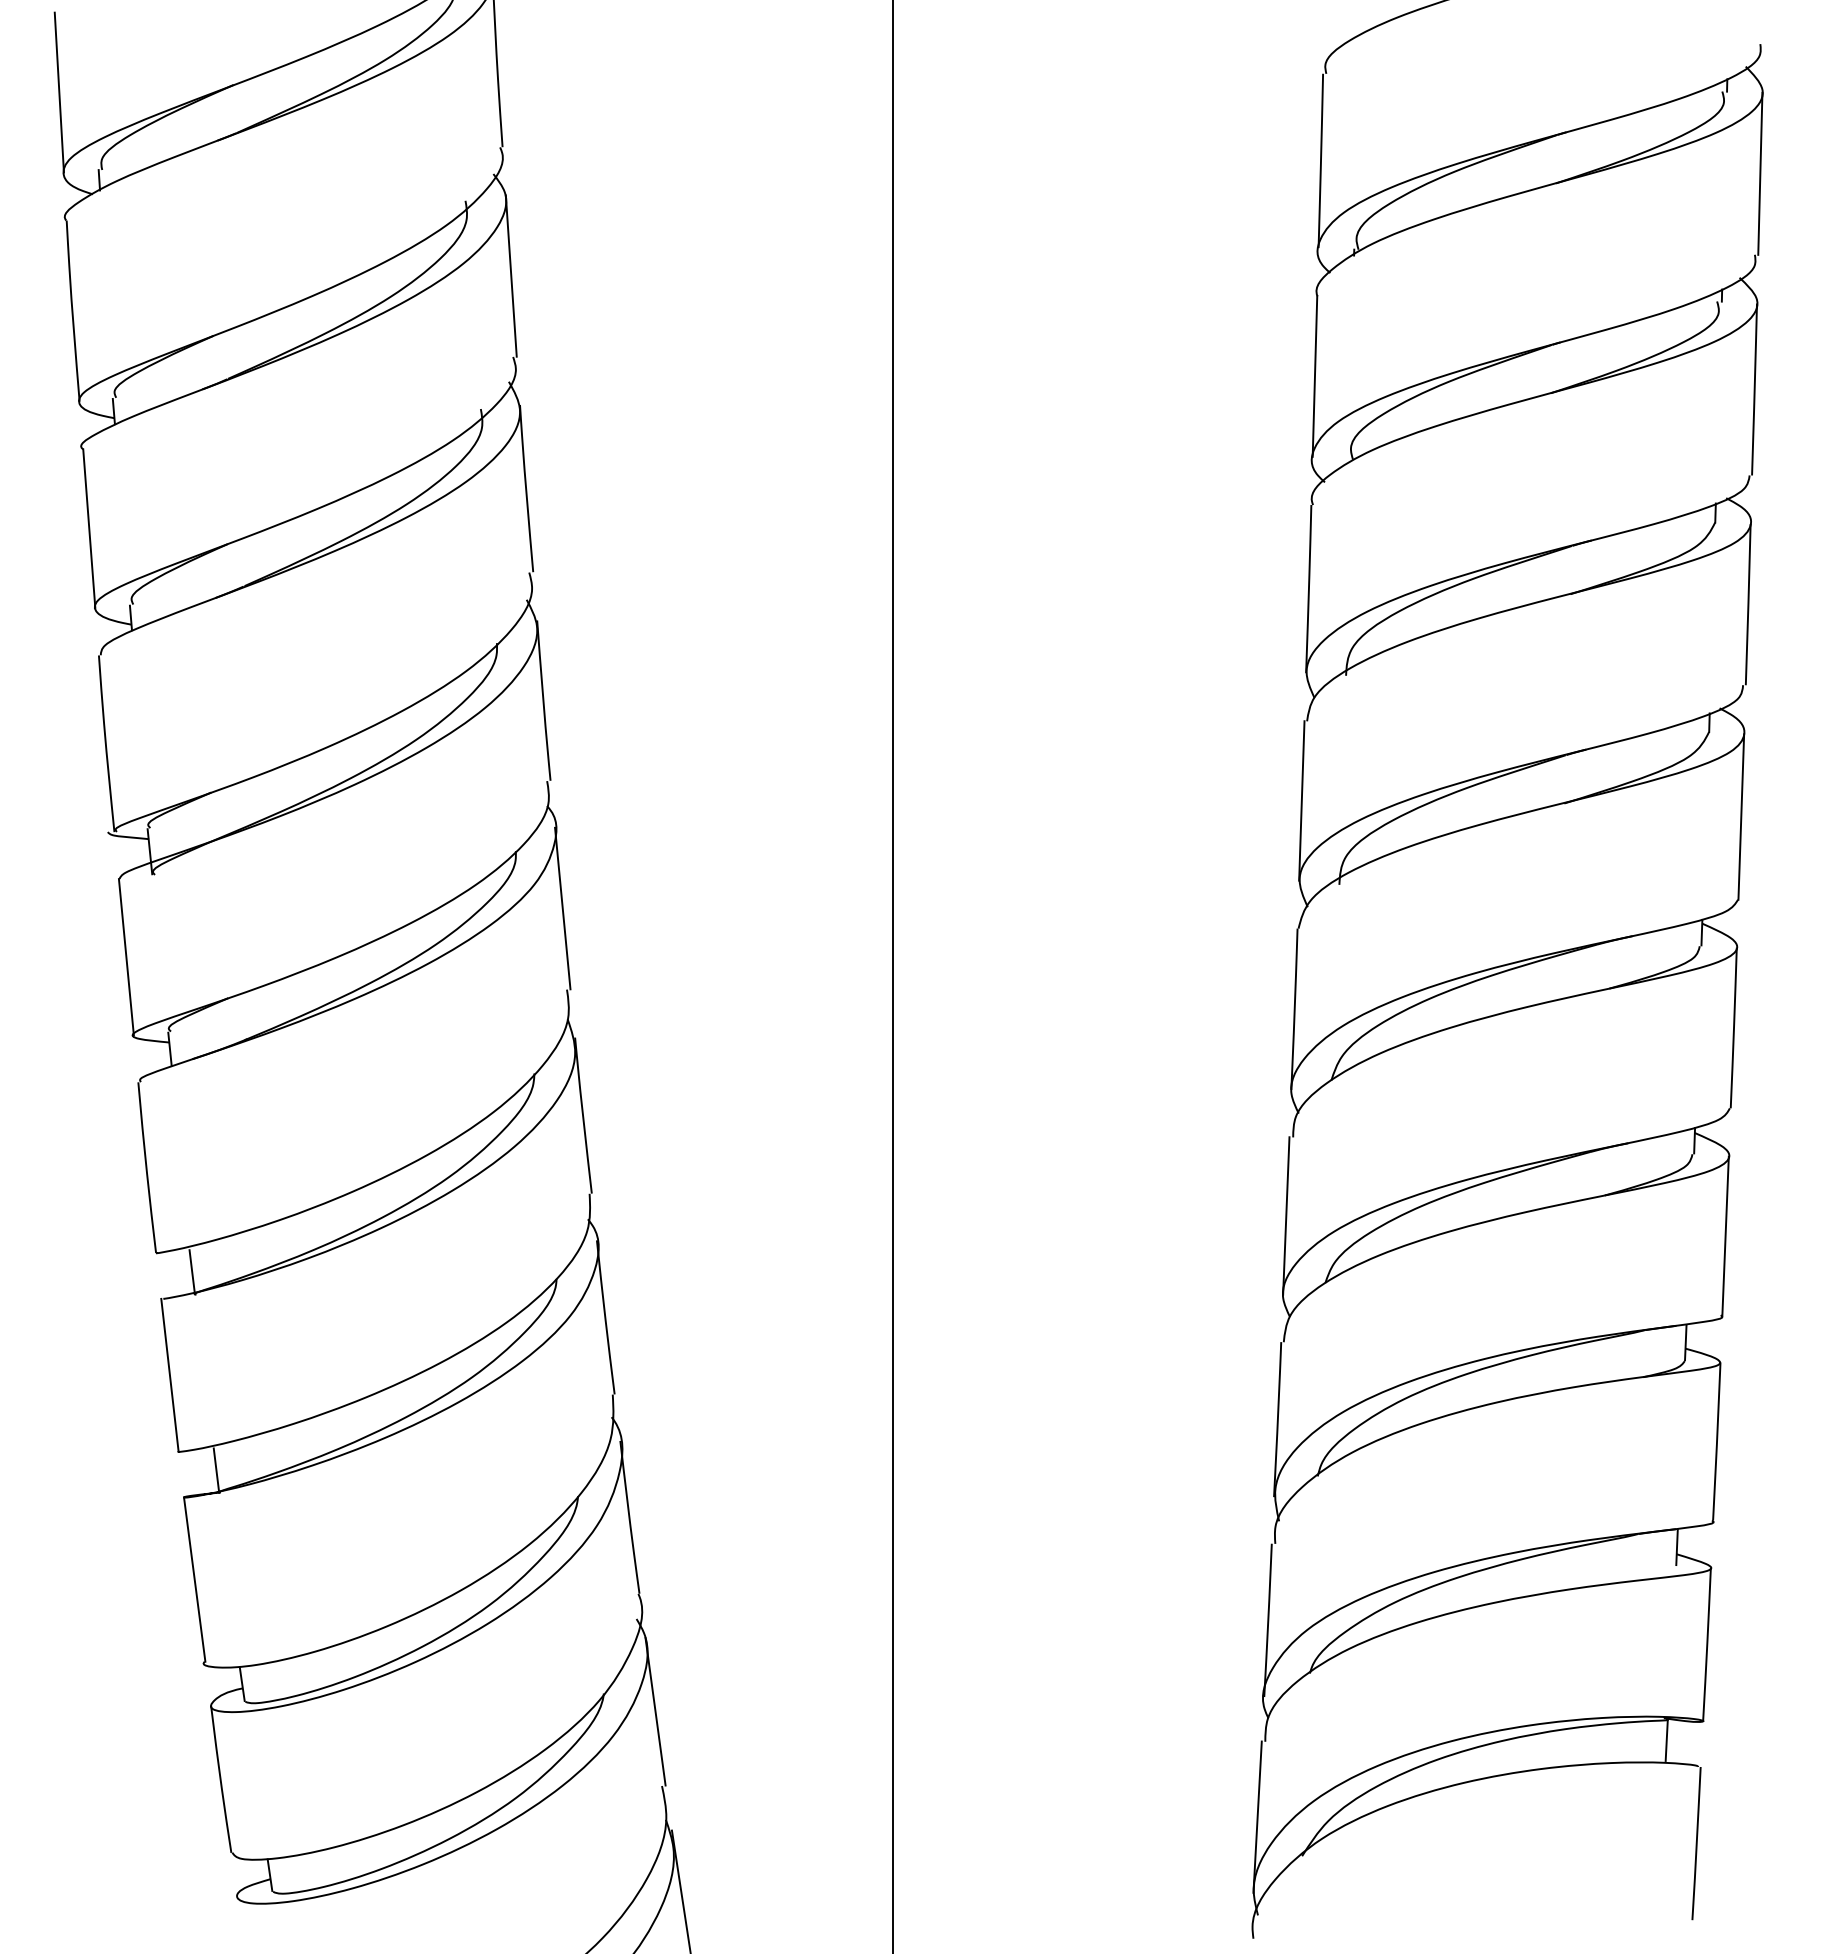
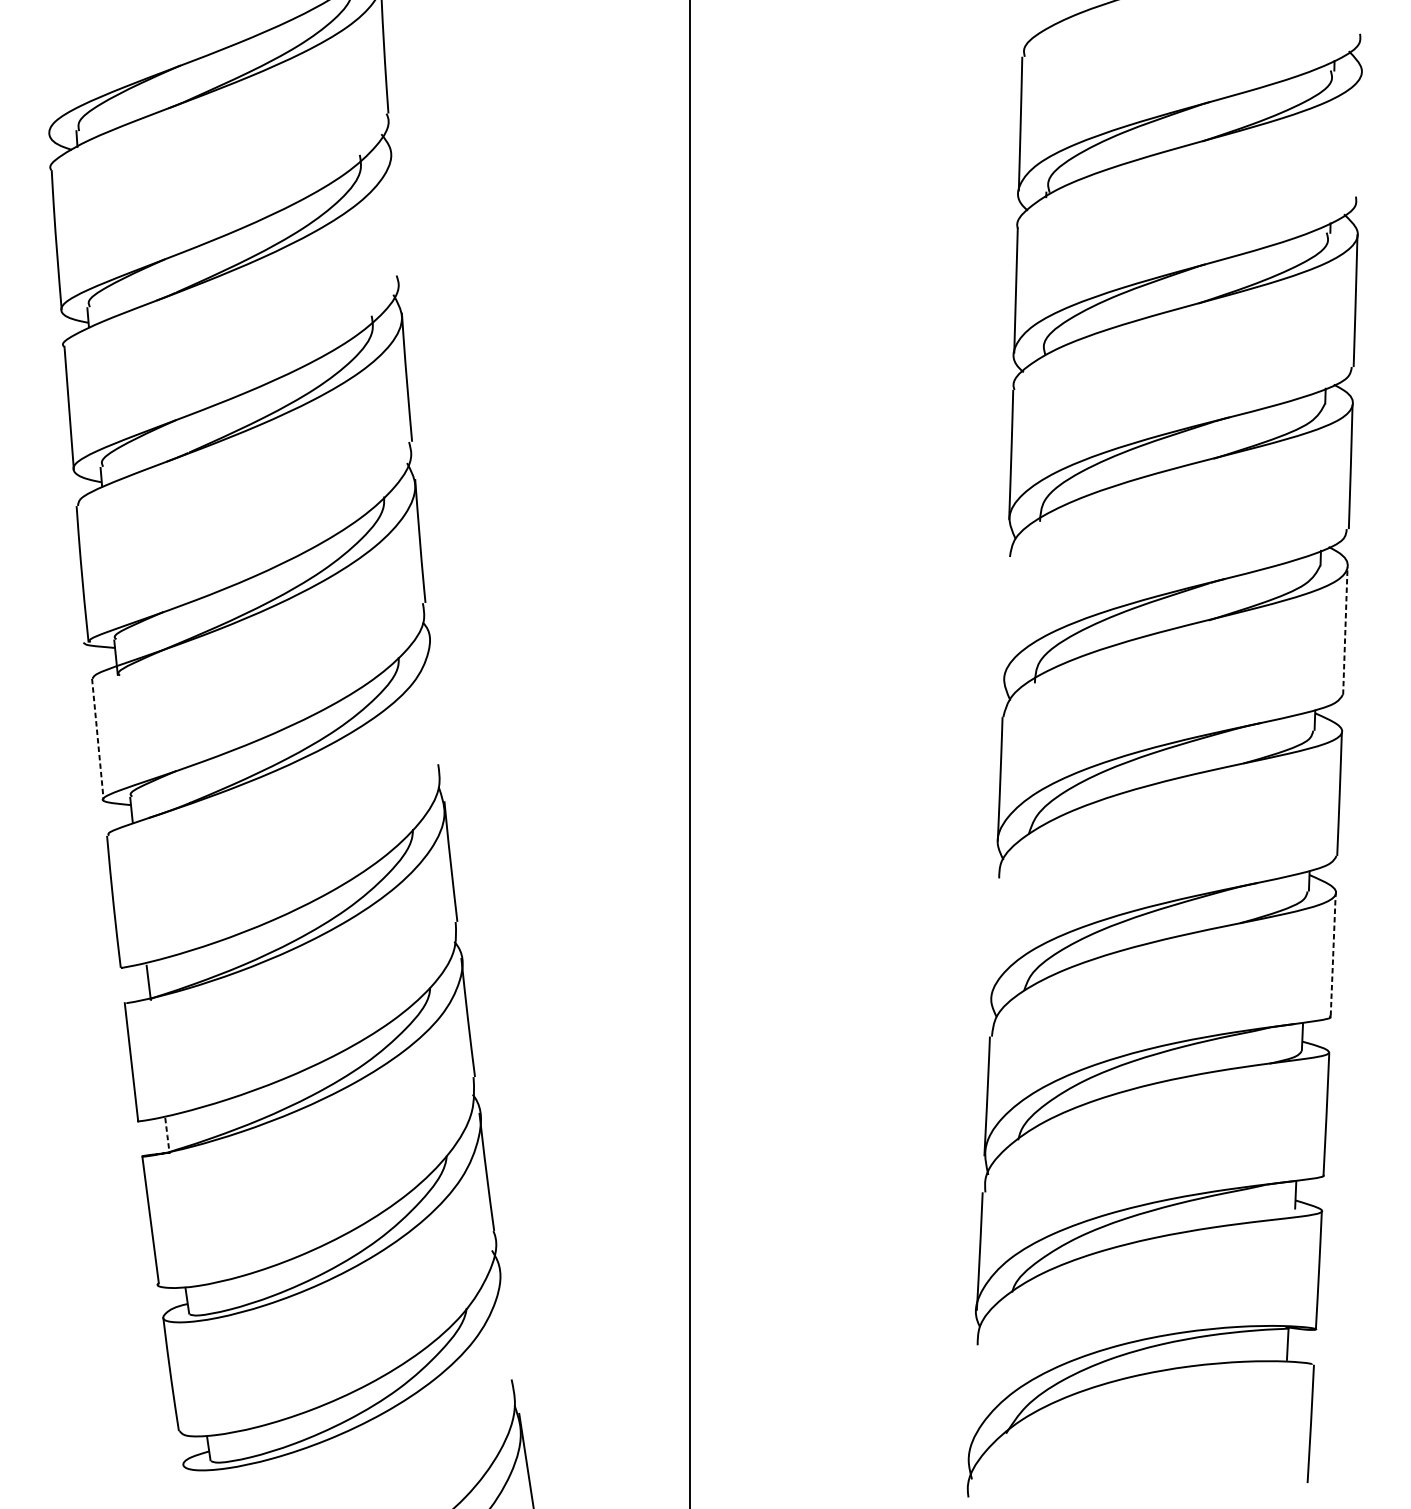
line: (58, 92) -> (45, 71), removed
line: (1760, 173) -> (1360, 133), removed
line: (510, 275) -> (394, 212), removed
line: (1301, 800) -> (1005, 618), removed
line: (1741, 817) -> (1345, 631), solid -> dashed
line: (562, 908) -> (434, 701), removed
line: (126, 957) -> (97, 739), solid -> dashed
line: (1286, 1215) -> (994, 938), removed
line: (1725, 1235) -> (1333, 954), solid -> dashed
line: (216, 1470) -> (167, 1135), solid -> dashed
line: (655, 1711) -> (506, 1321), removed
line: (1257, 1816) -> (971, 1403), removed

